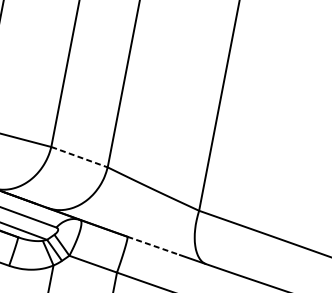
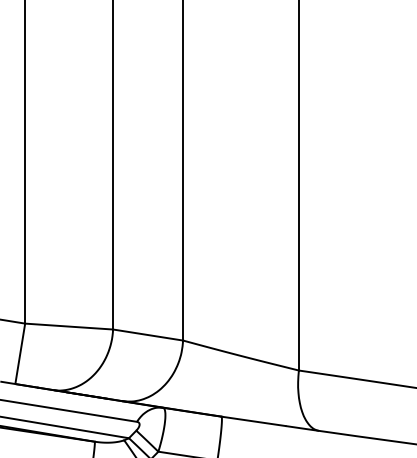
line: (79, 157) -> (148, 335), dashed -> solid
line: (153, 245) -> (253, 421), dashed -> solid

